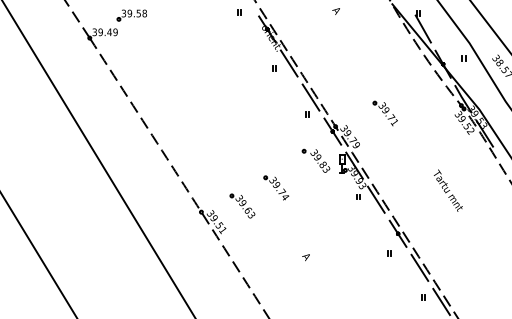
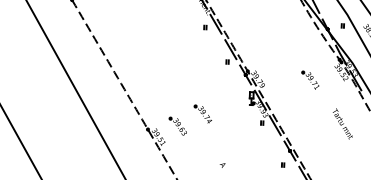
part: (384, 113) -> (309, 80), moved
part: (315, 160) -> (232, 95), removed
text: (447, 190) -> (342, 123), moved

